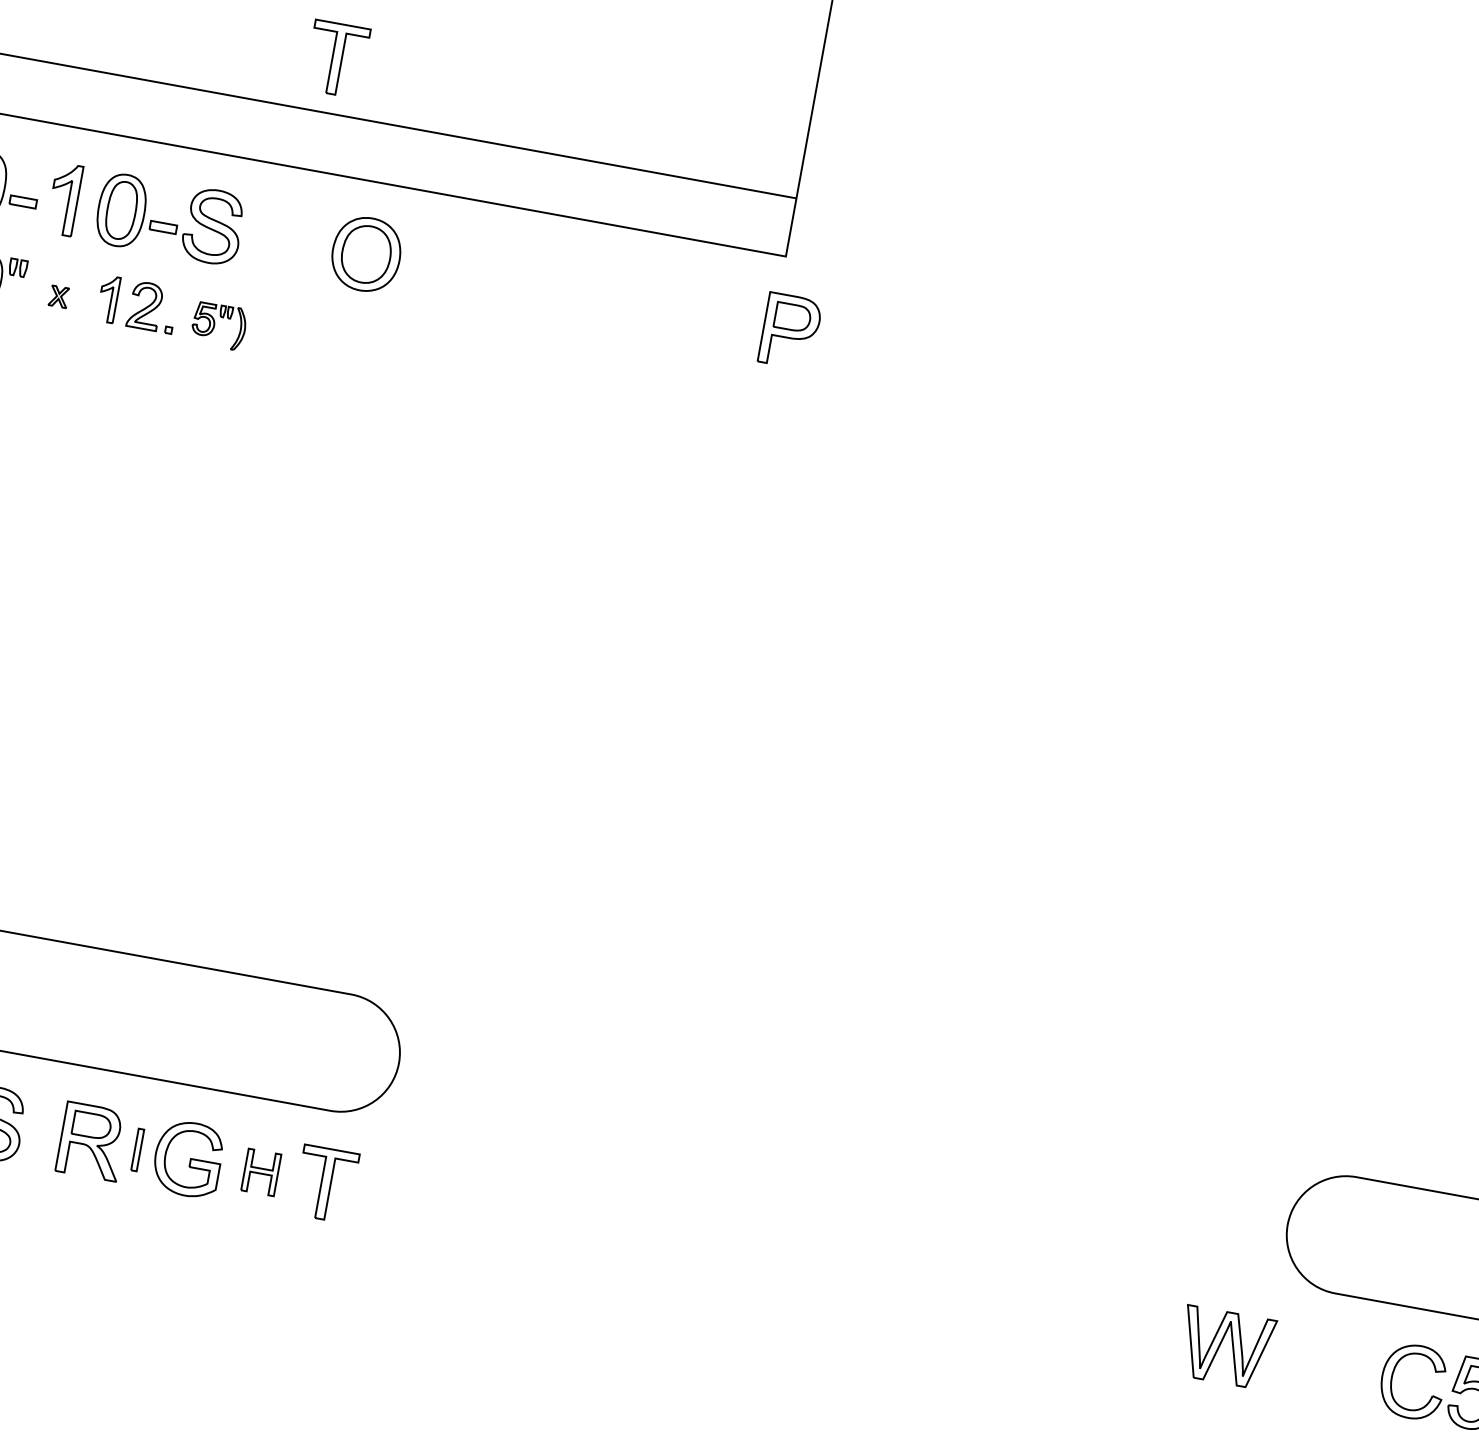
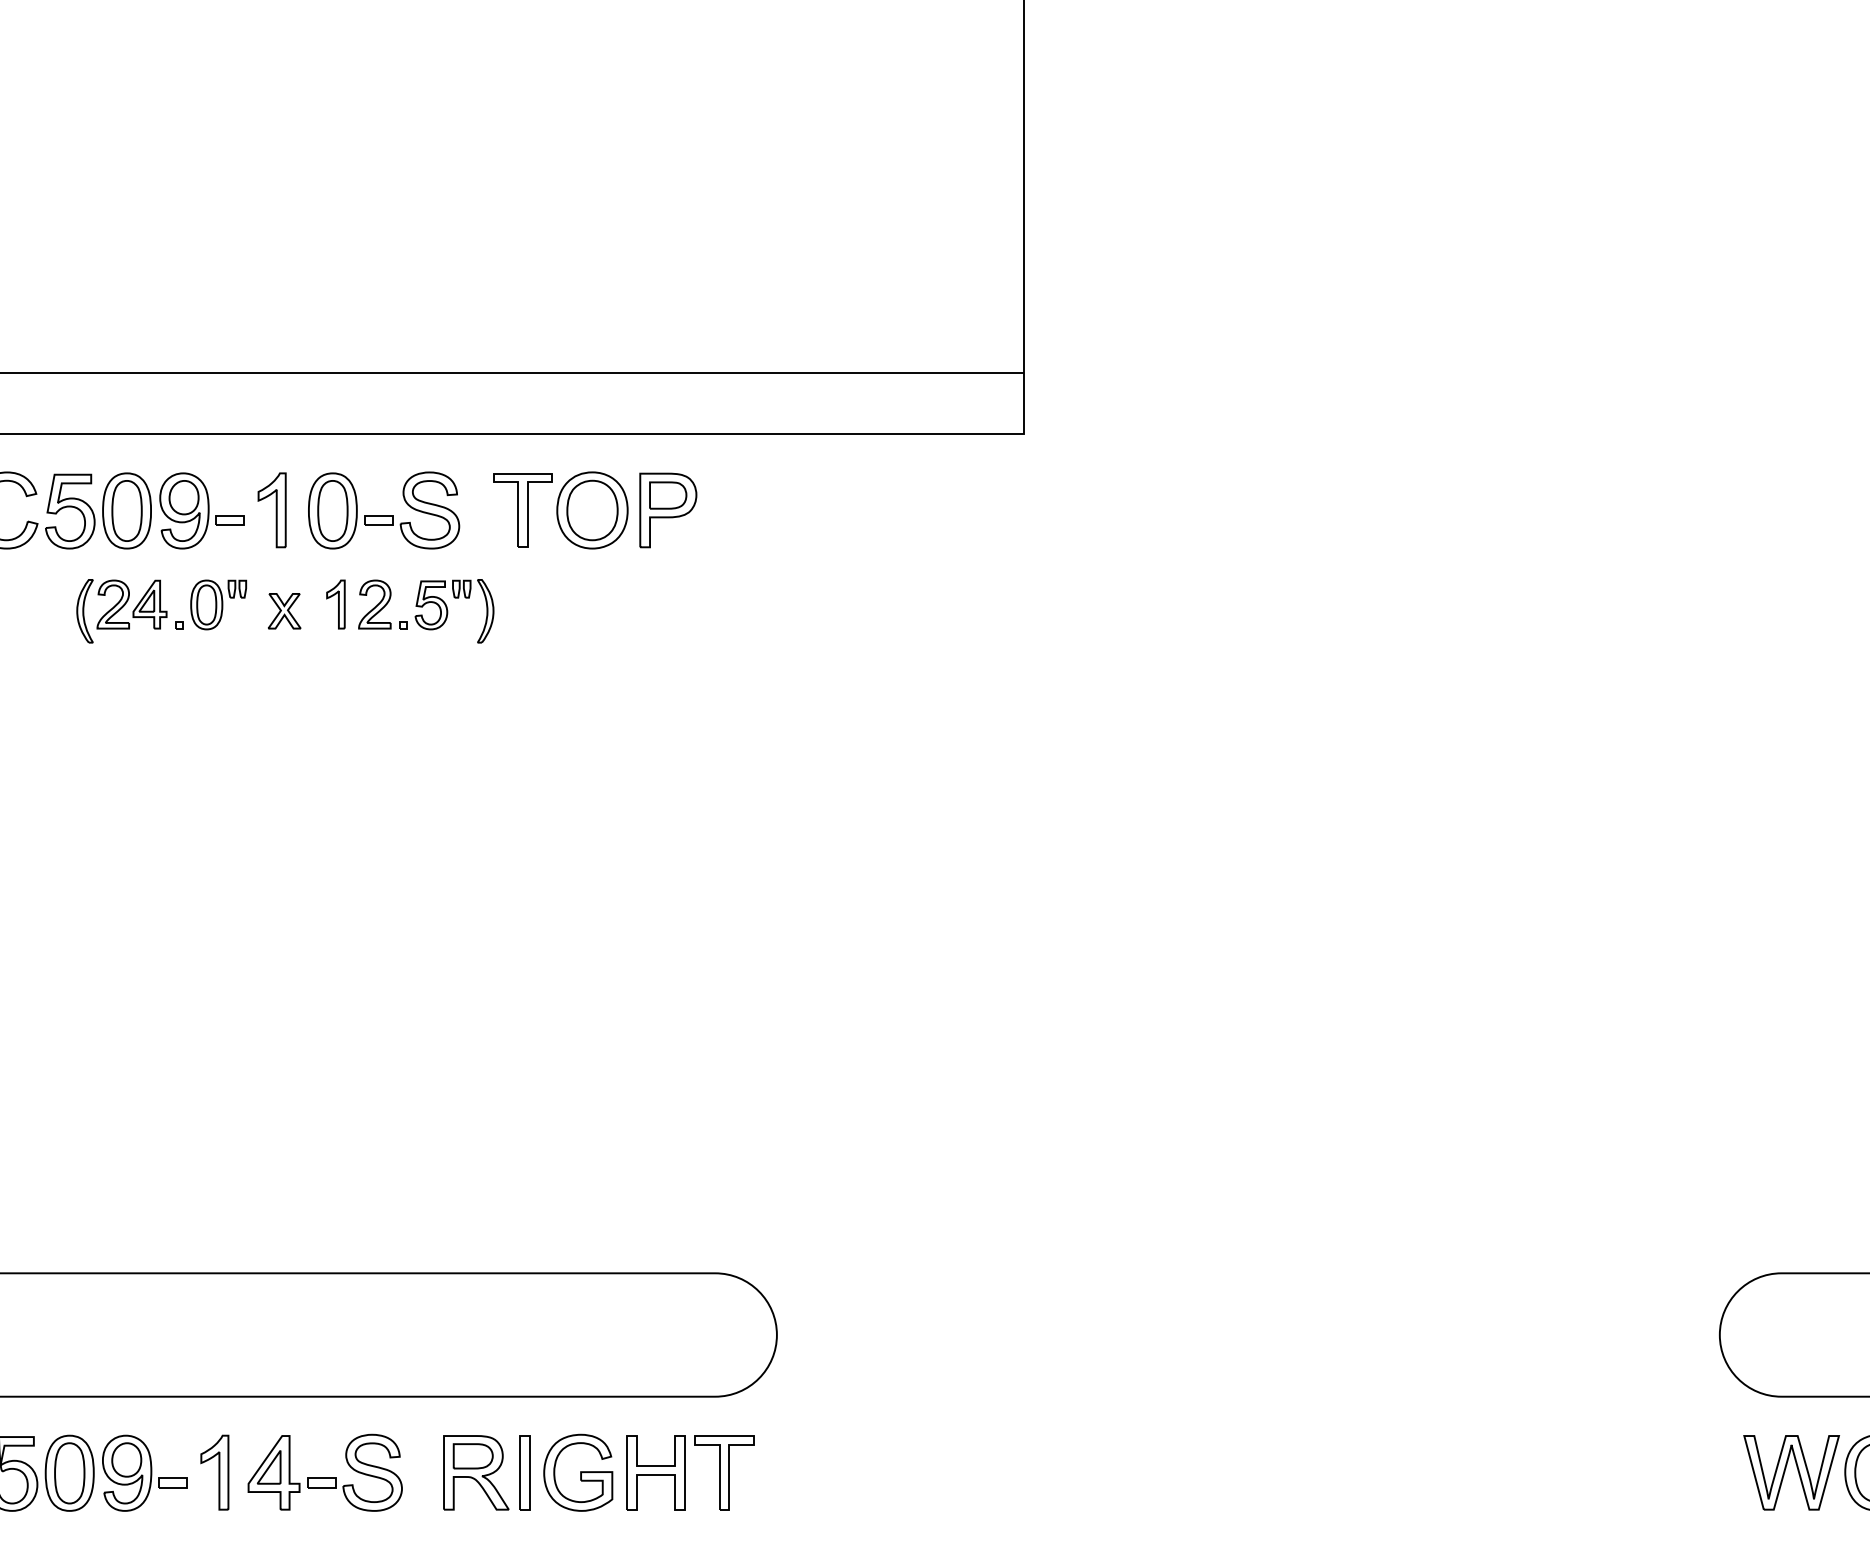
part: (336, 59) -> (522, 510), moved
part: (58, 296) -> (284, 611), size x1.67
part: (219, 326) -> (454, 611), size x1.43
part: (790, 331) -> (668, 510), moved
part: (137, 1149) -> (524, 1472), size x1.67
part: (260, 1172) -> (655, 1472), size x1.67
part: (1226, 1347) -> (1791, 1472), moved

